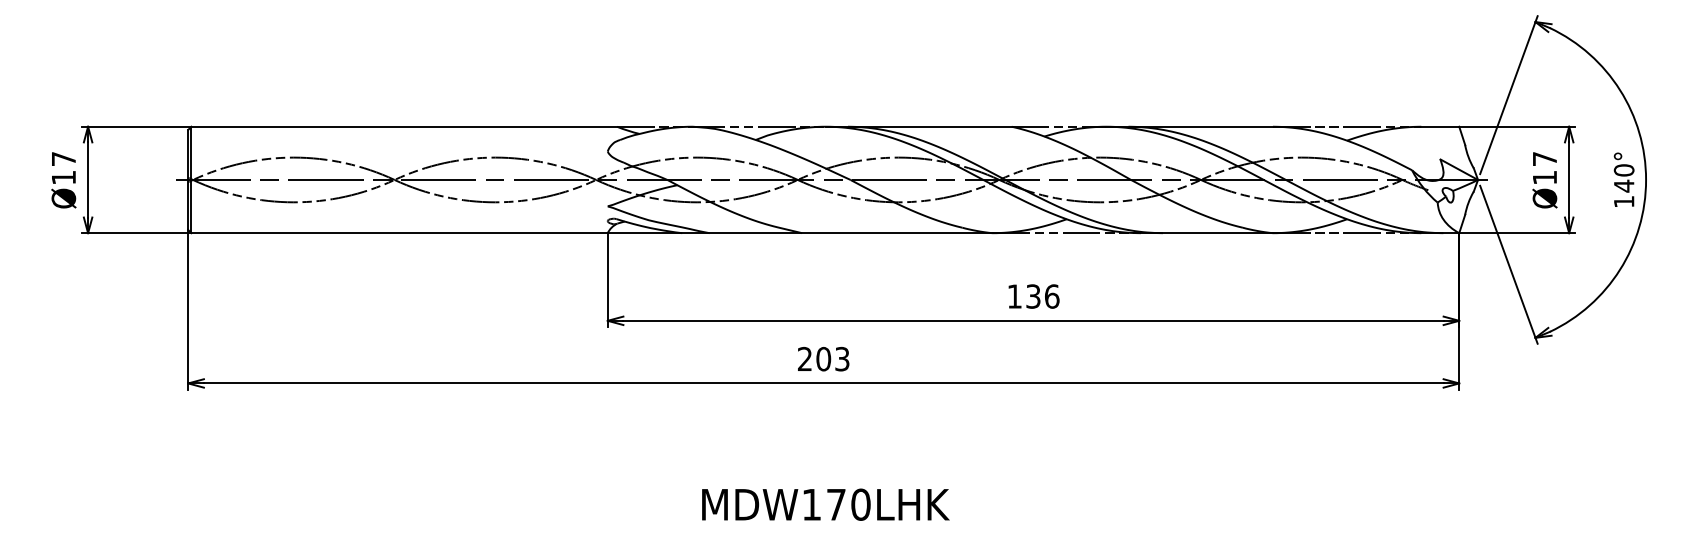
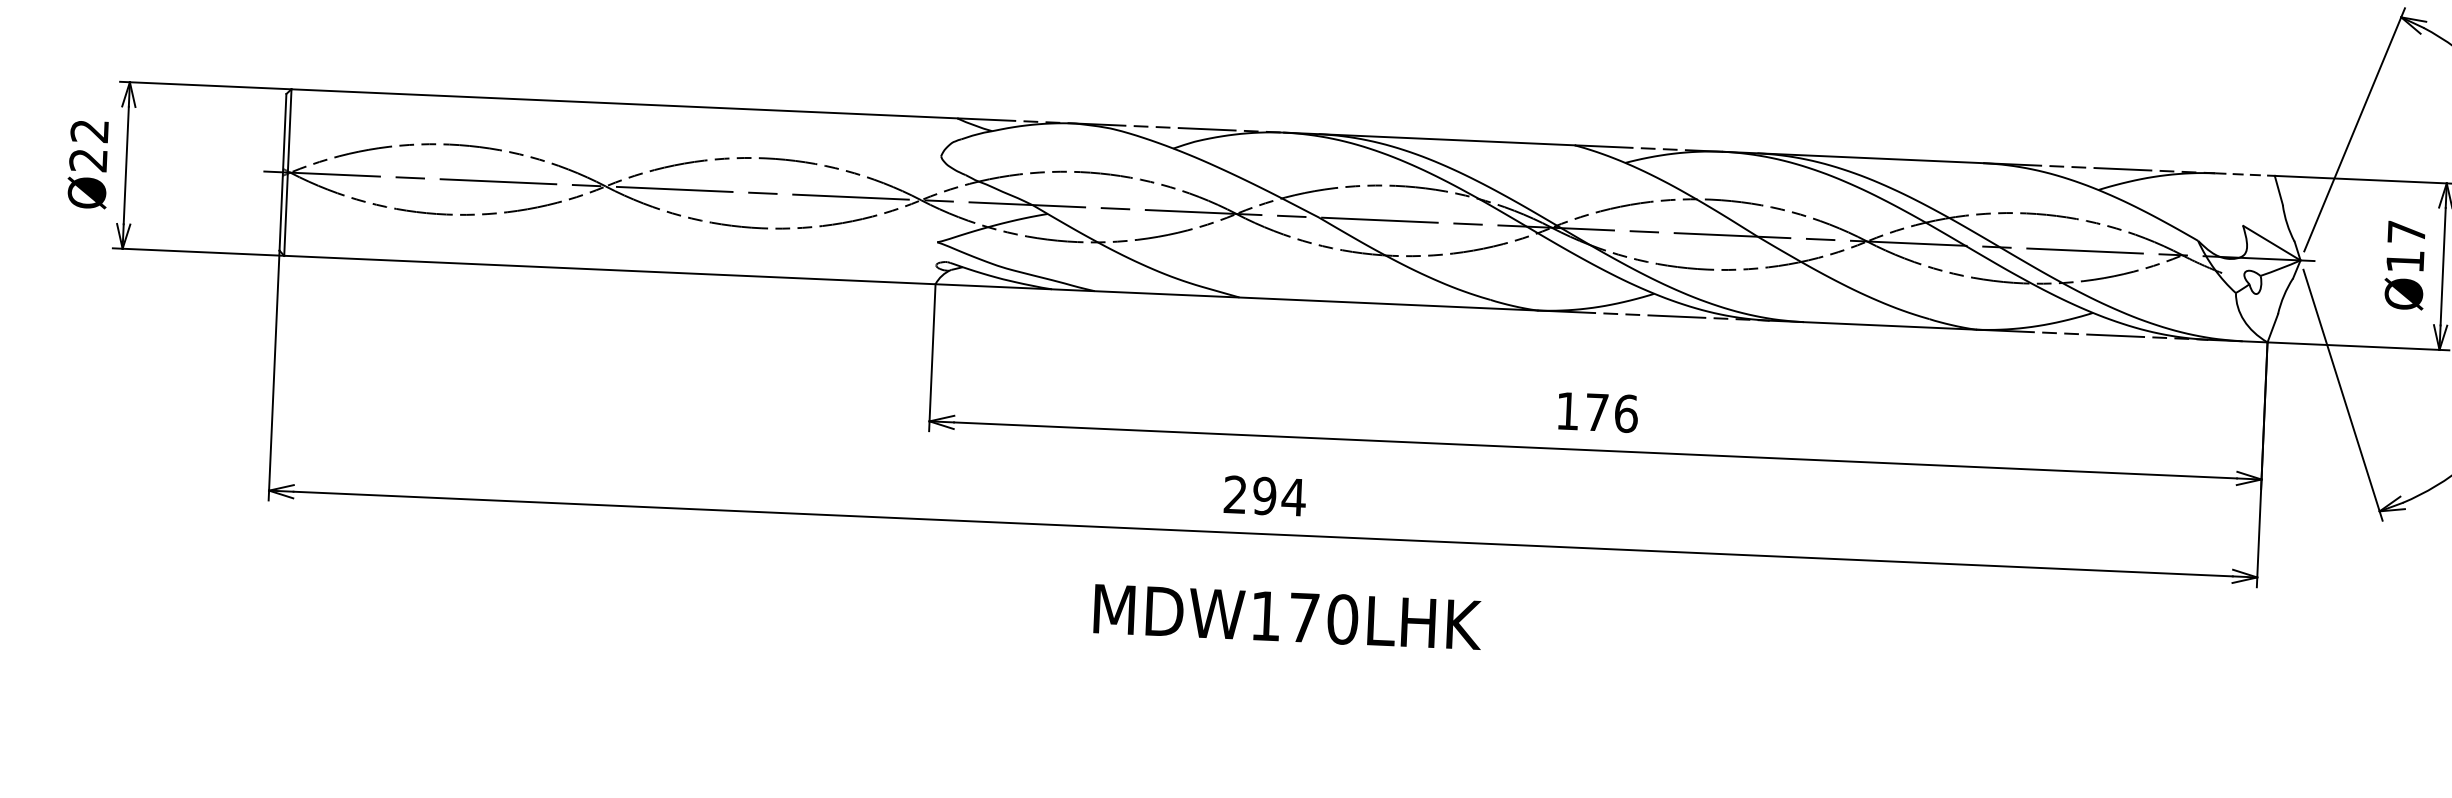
line: (1440, 126) -> (2245, 174), solid -> dashed
text: (63, 168) -> (88, 145), Ø17 -> Ø22
text: (1033, 296) -> (1597, 412), 136 -> 176
text: (833, 358) -> (1280, 495), 203 -> 294
text: (825, 504) -> (1287, 616), moved

